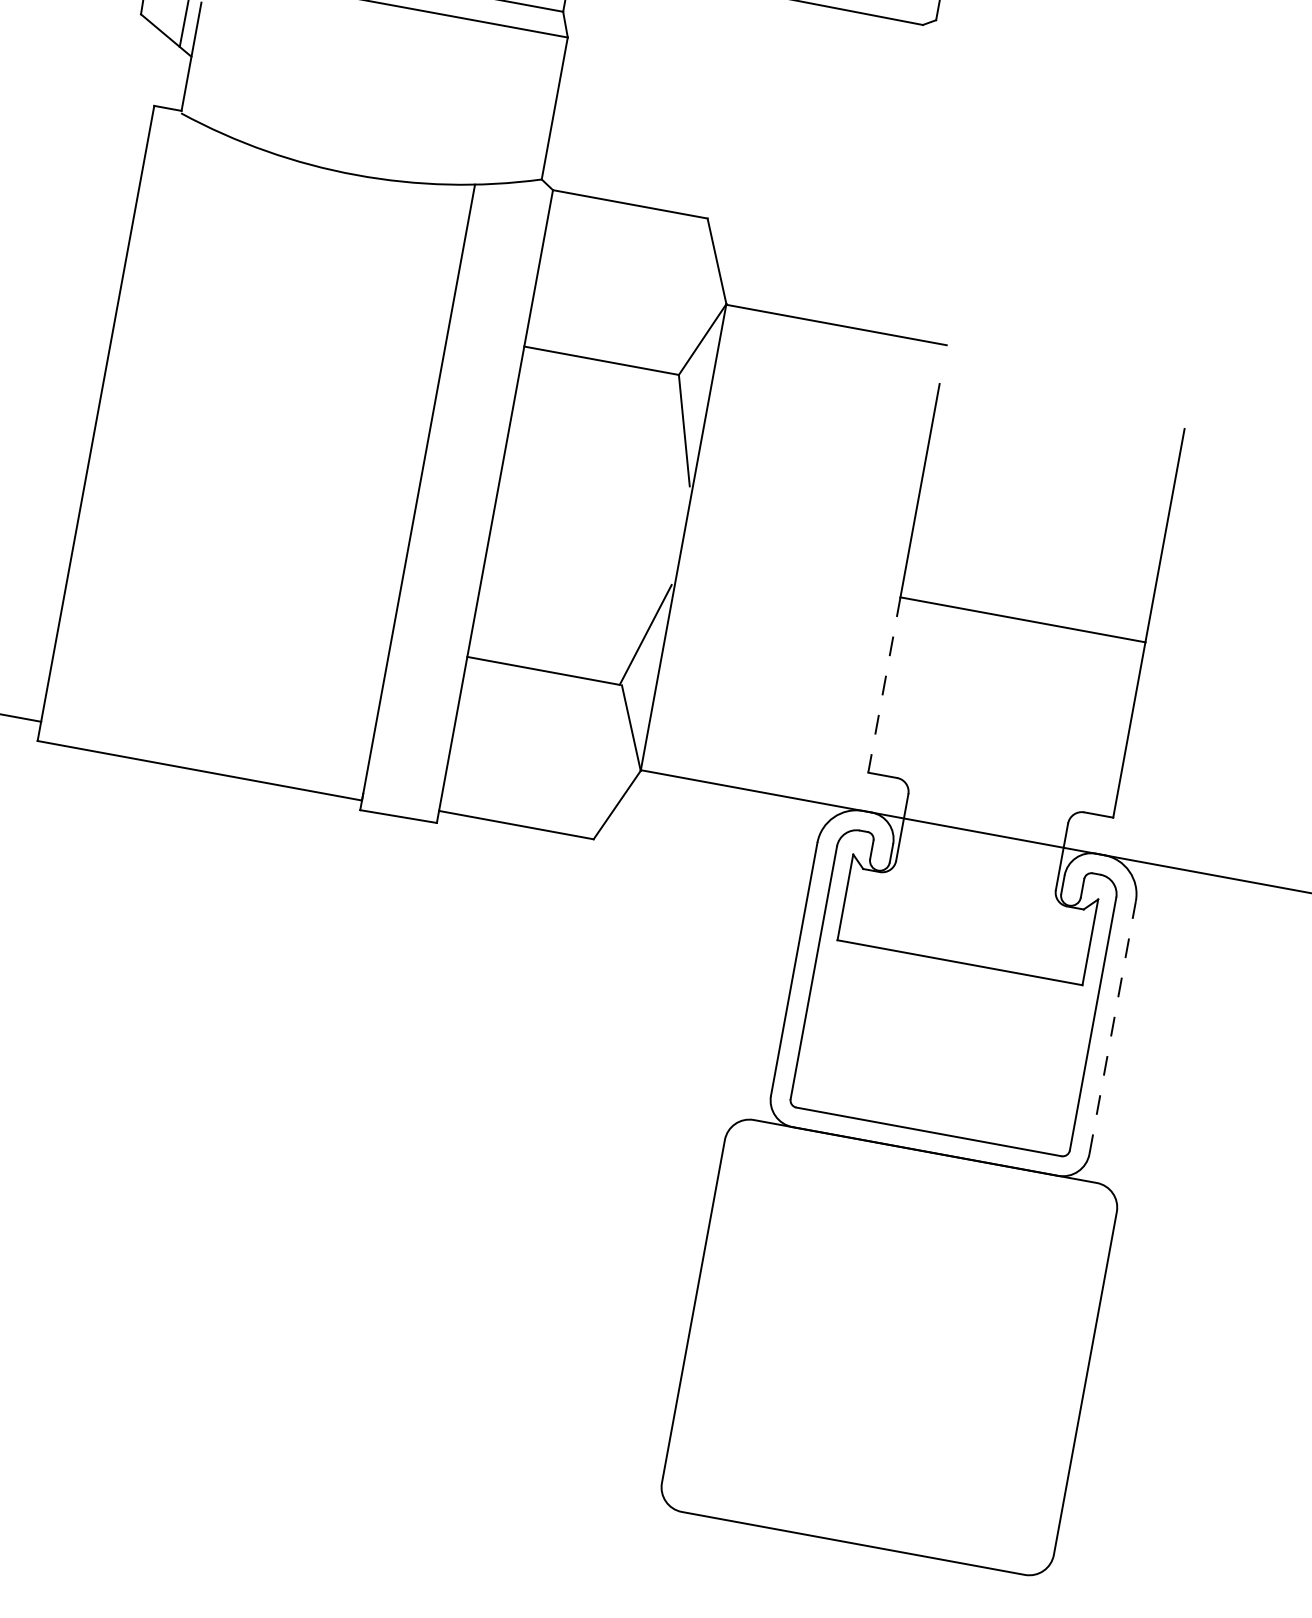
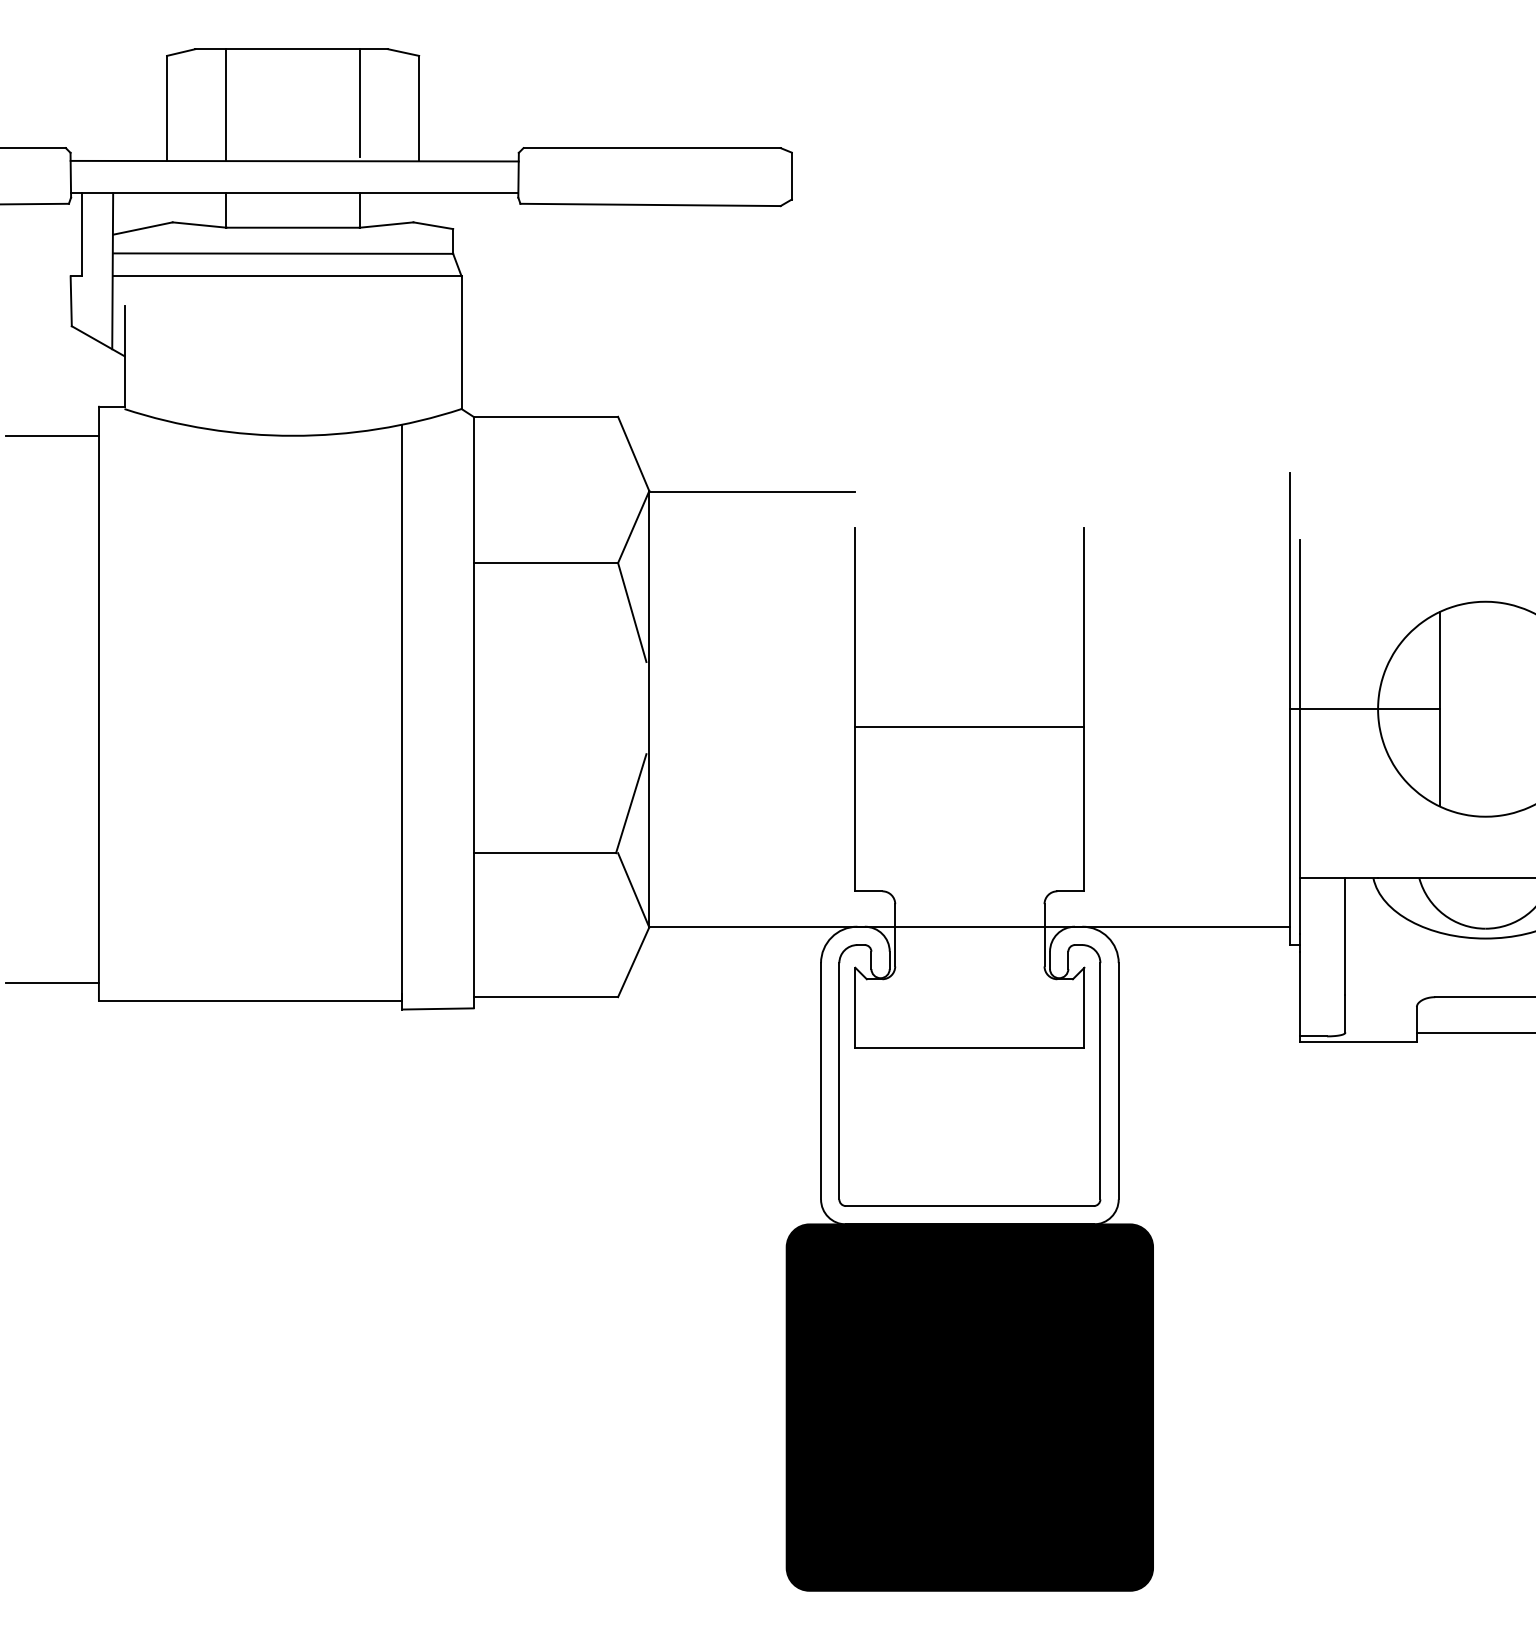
line: (98, 127) -> (52, 435), added
line: (884, 685) -> (855, 809), dashed -> solid
line: (1112, 1026) -> (1118, 1080), dashed -> solid
fill: (889, 1347) -> (969, 1407), added

